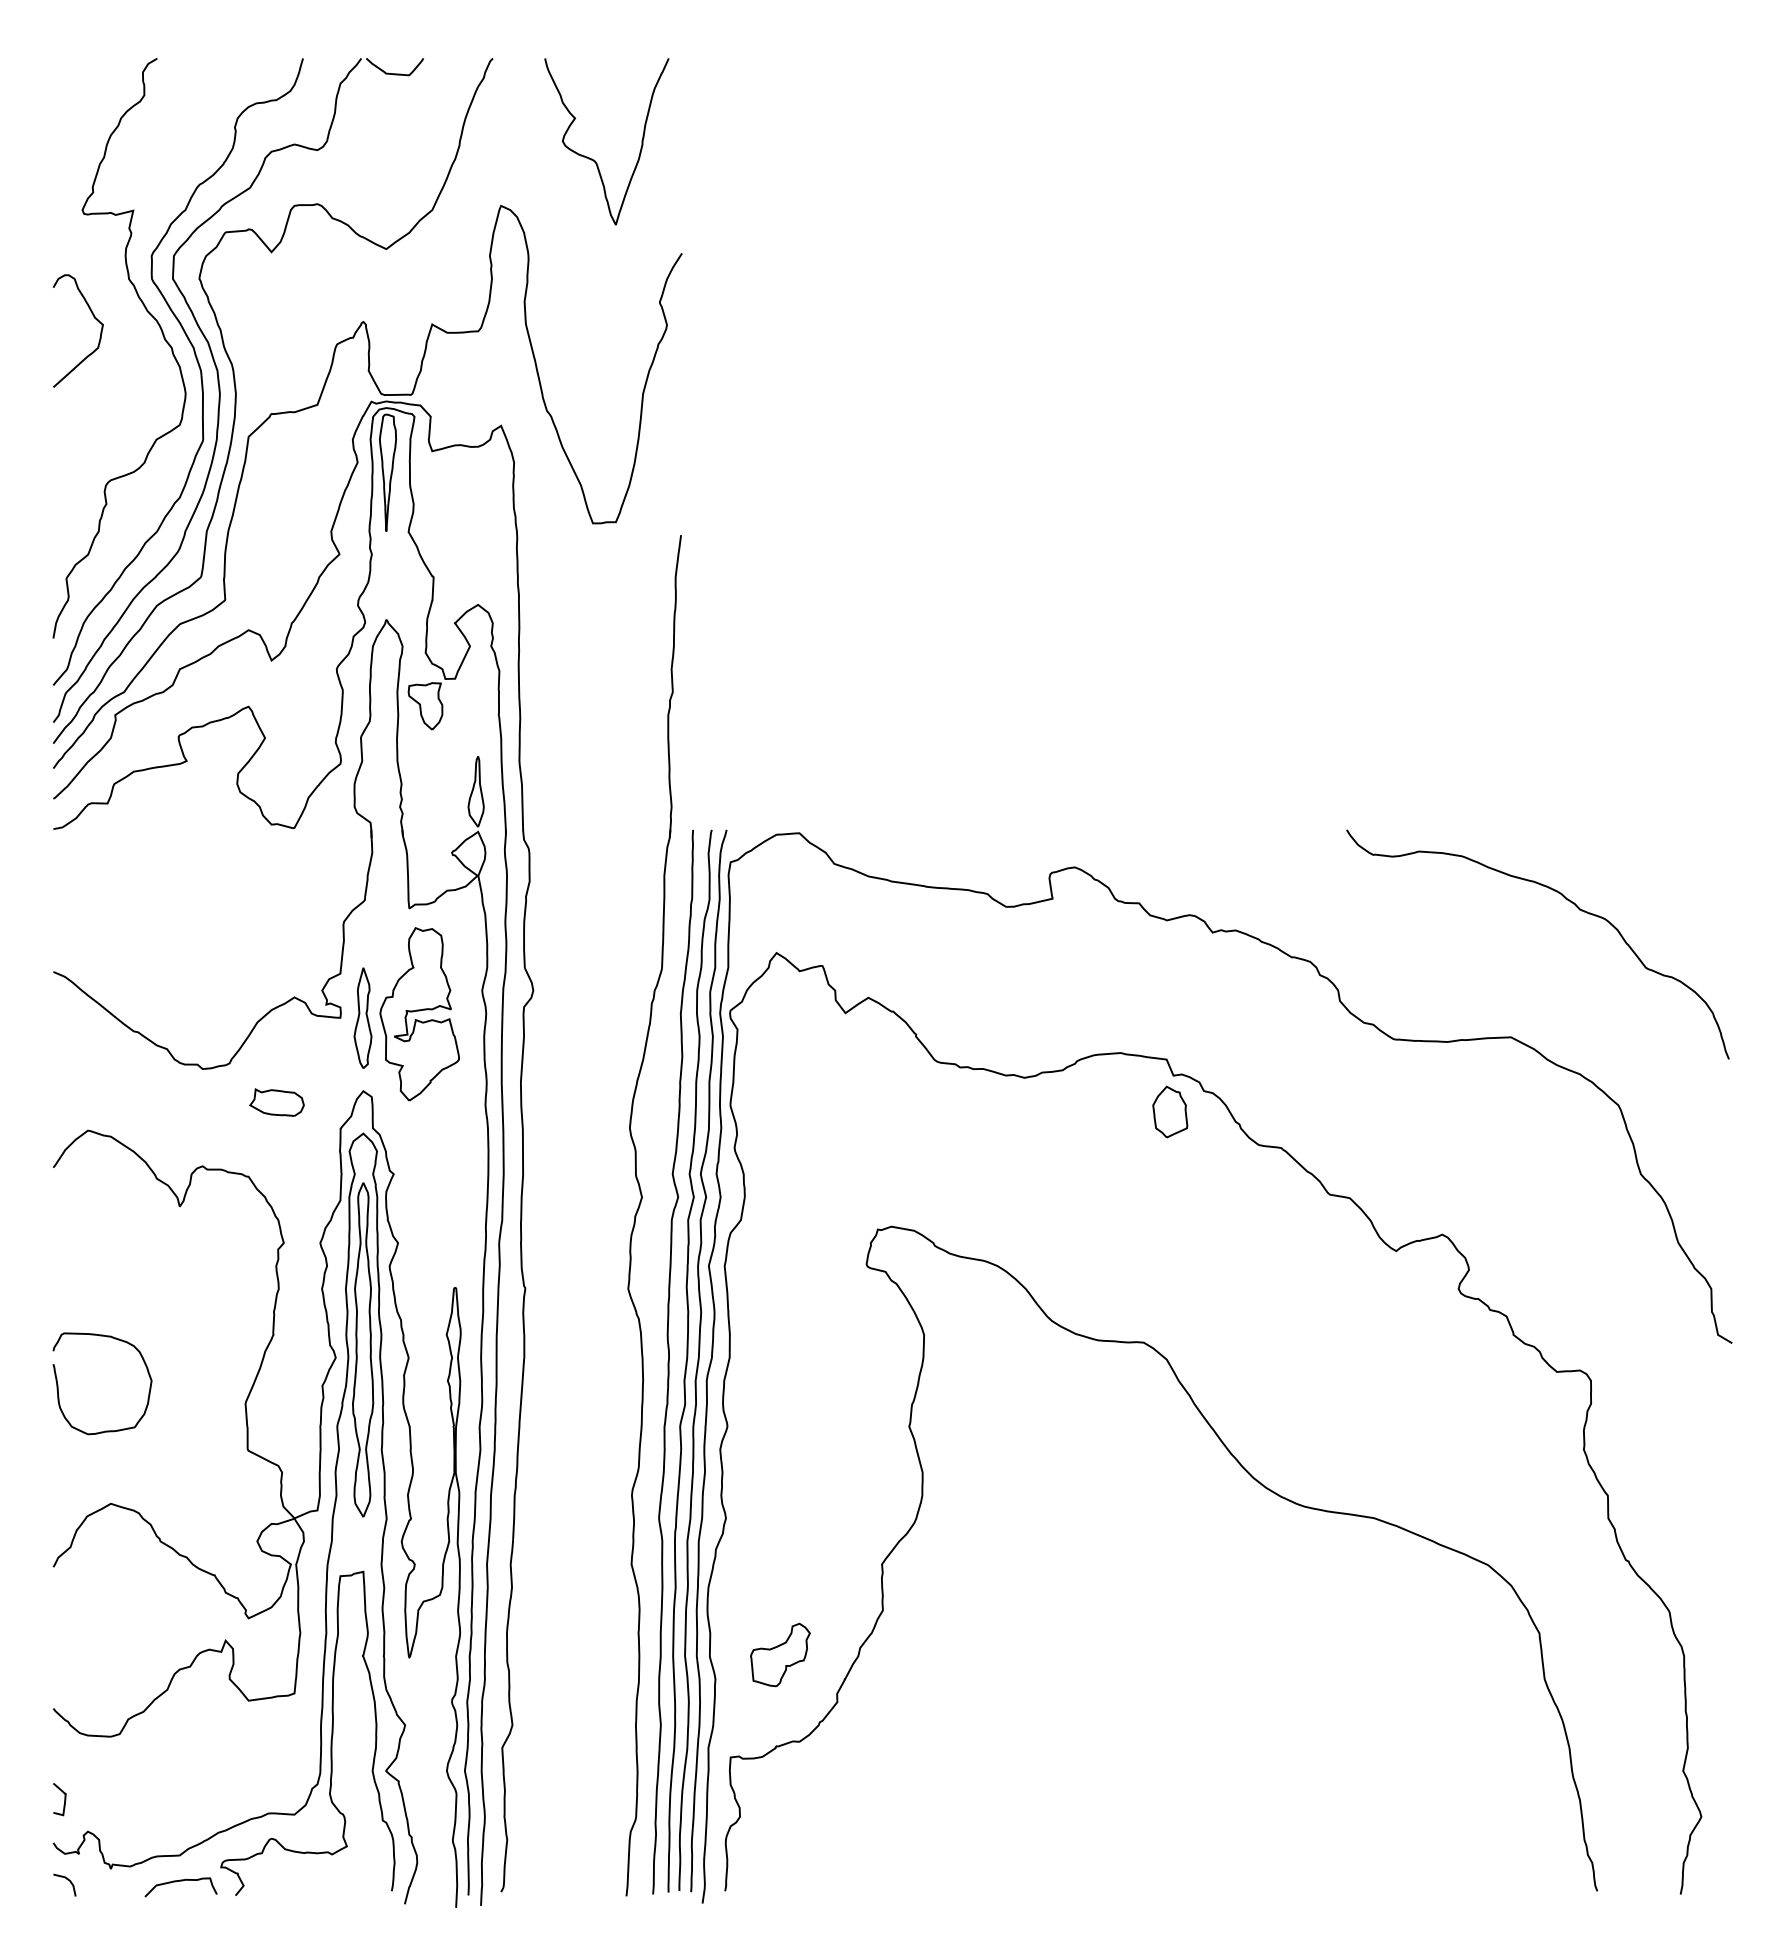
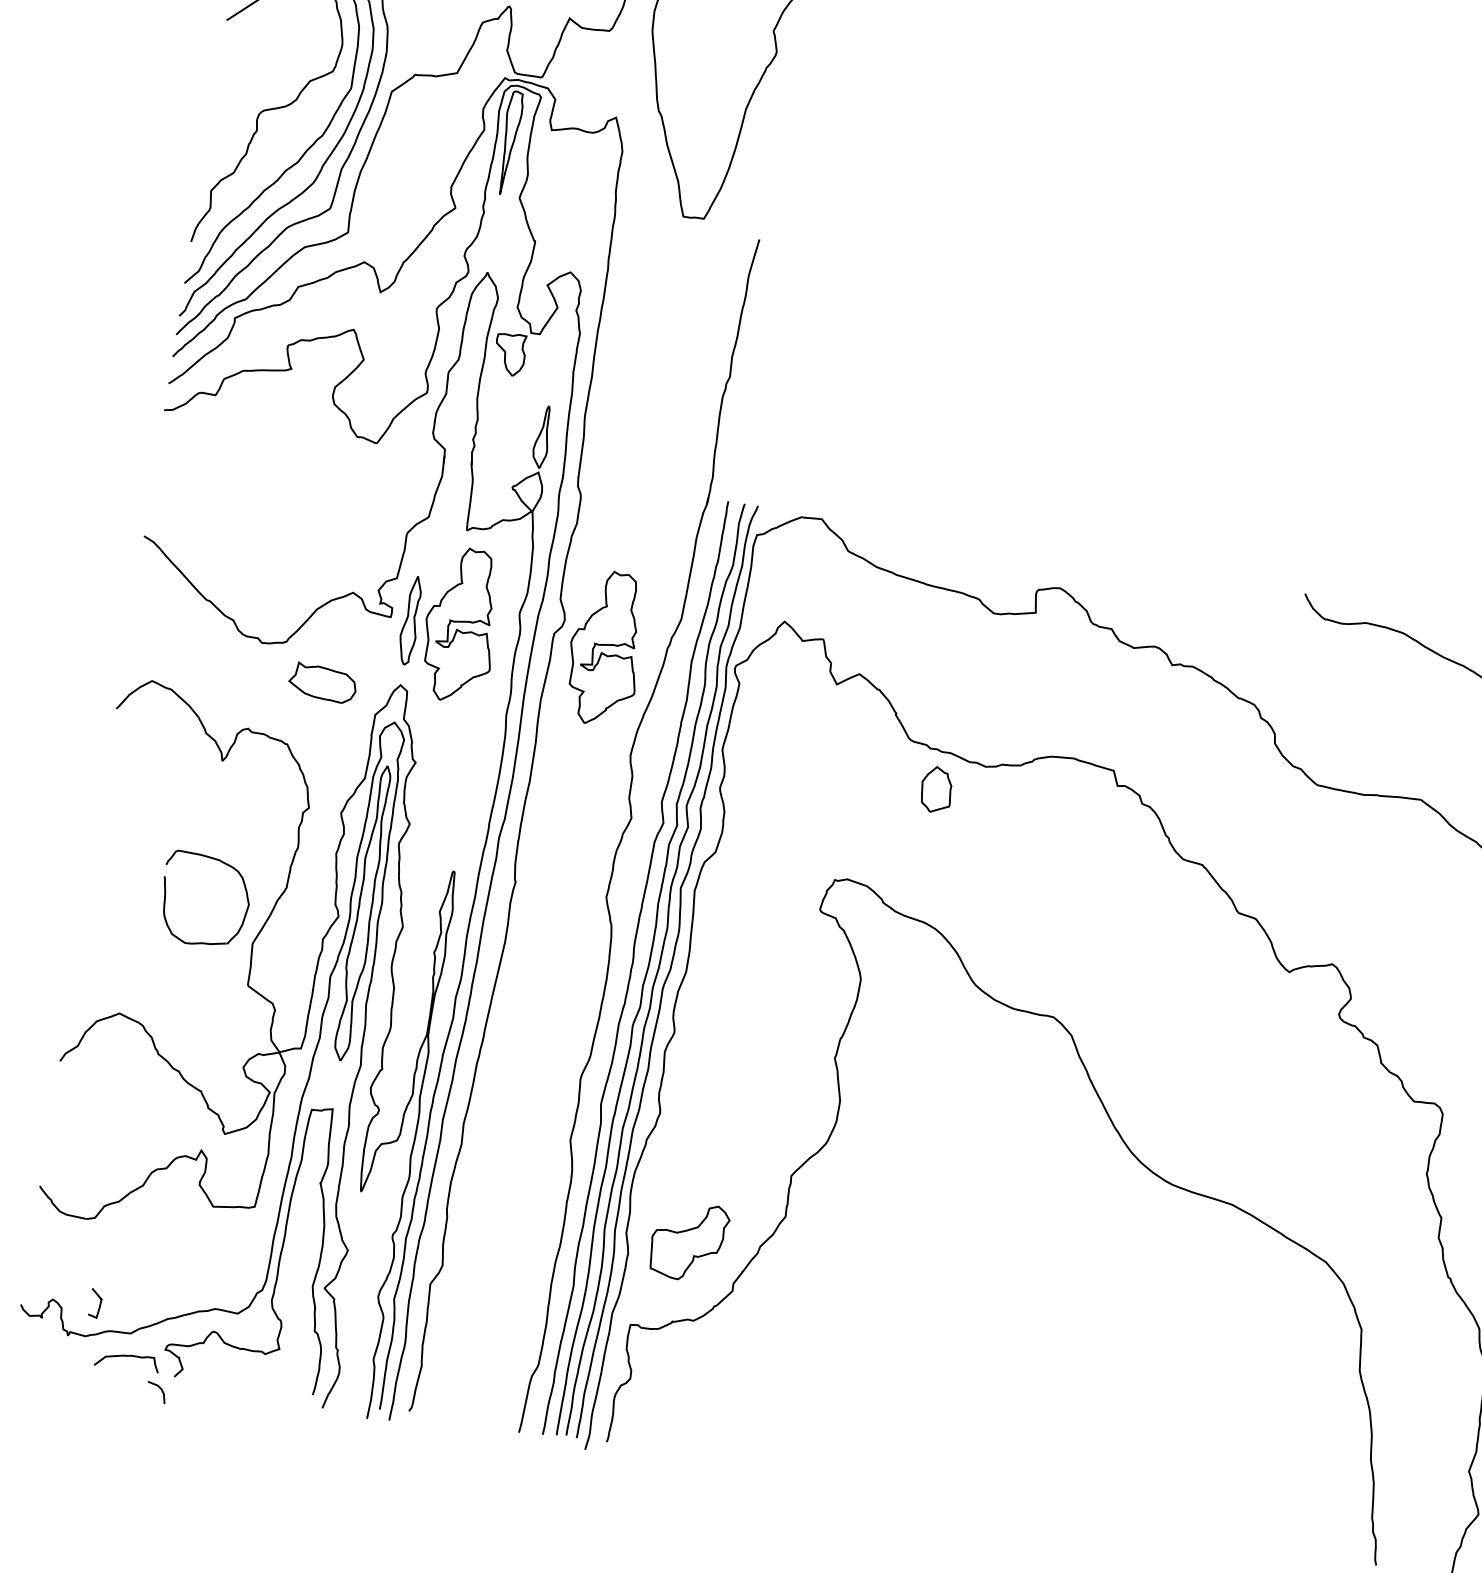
part: (583, 1014) -> (605, 648), added
part: (276, 1102) -> (322, 682), size x1.4
part: (1170, 1111) -> (936, 789), moved
part: (58, 1384) -> (166, 894), moved
part: (780, 1654) -> (689, 1241), size x1.4
curve: (64, 1799) -> (99, 1304), moved
curve: (67, 1880) -> (159, 1388), moved

